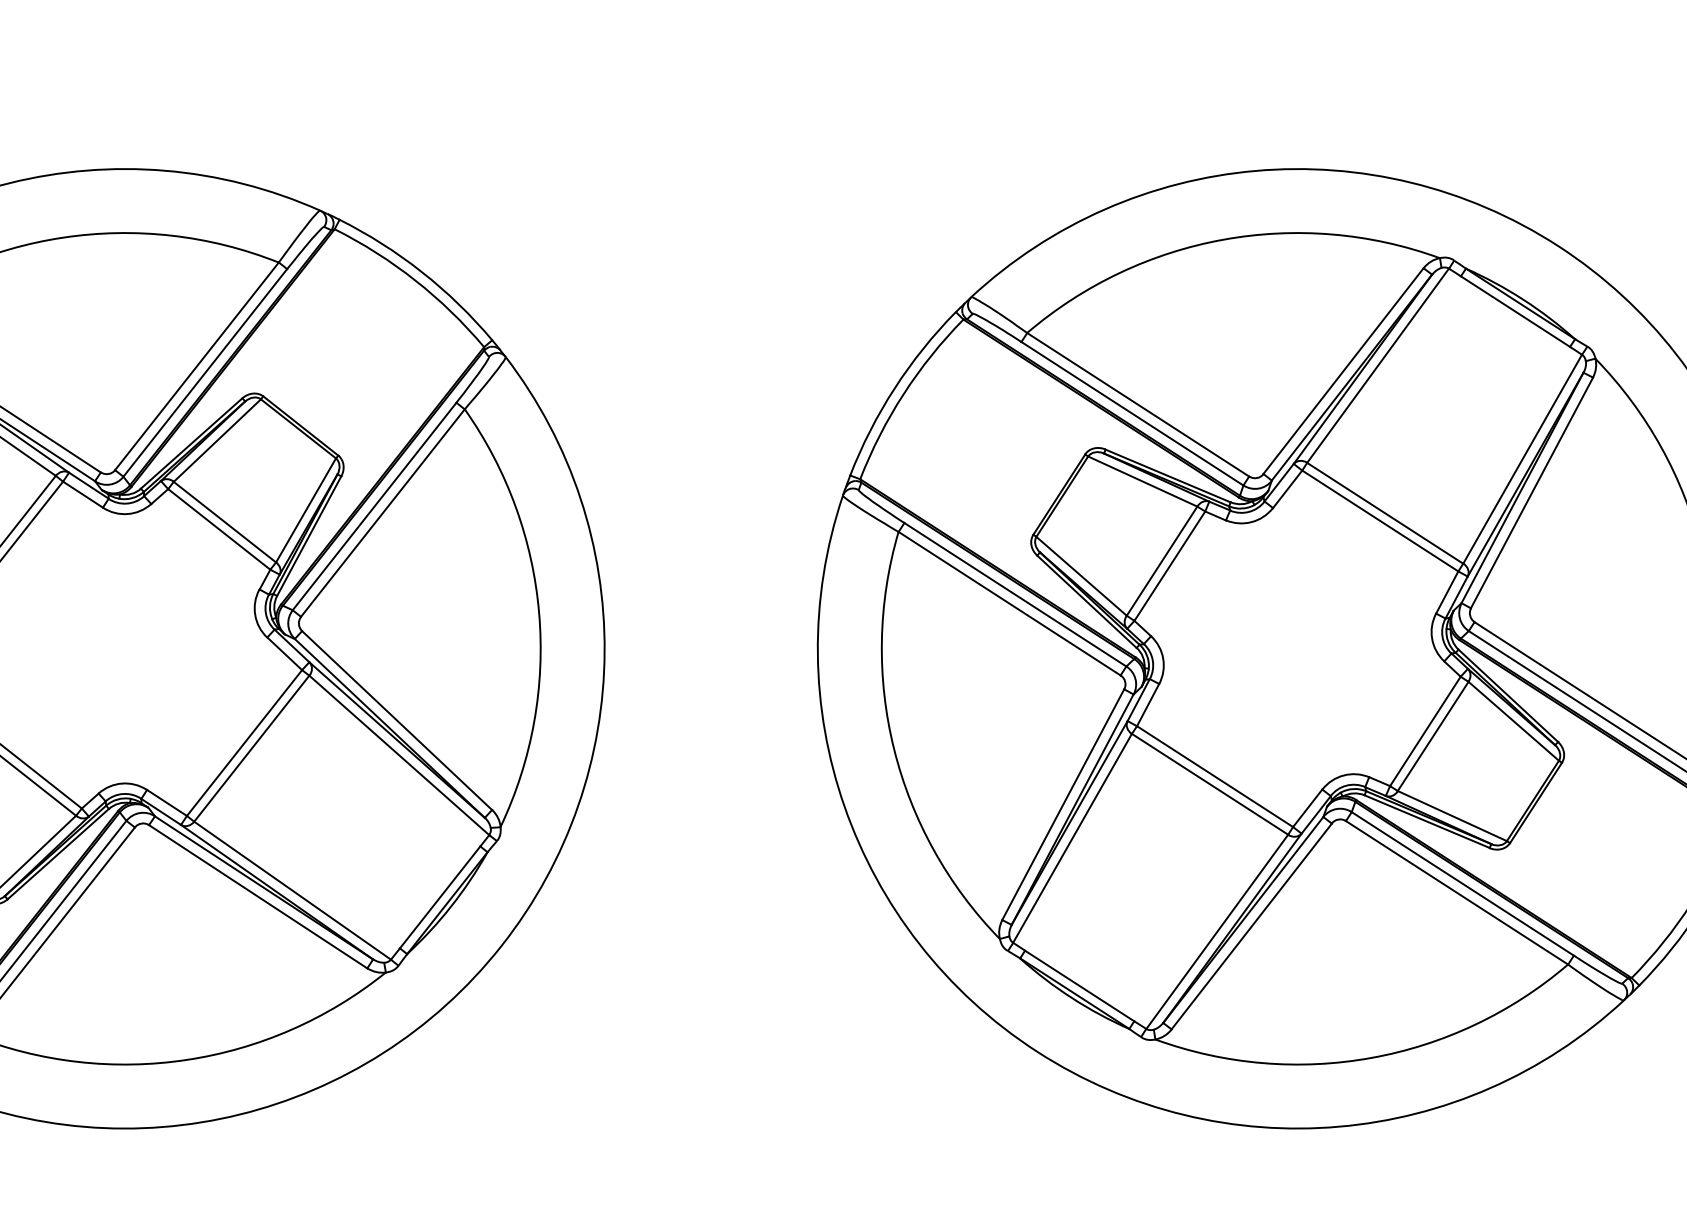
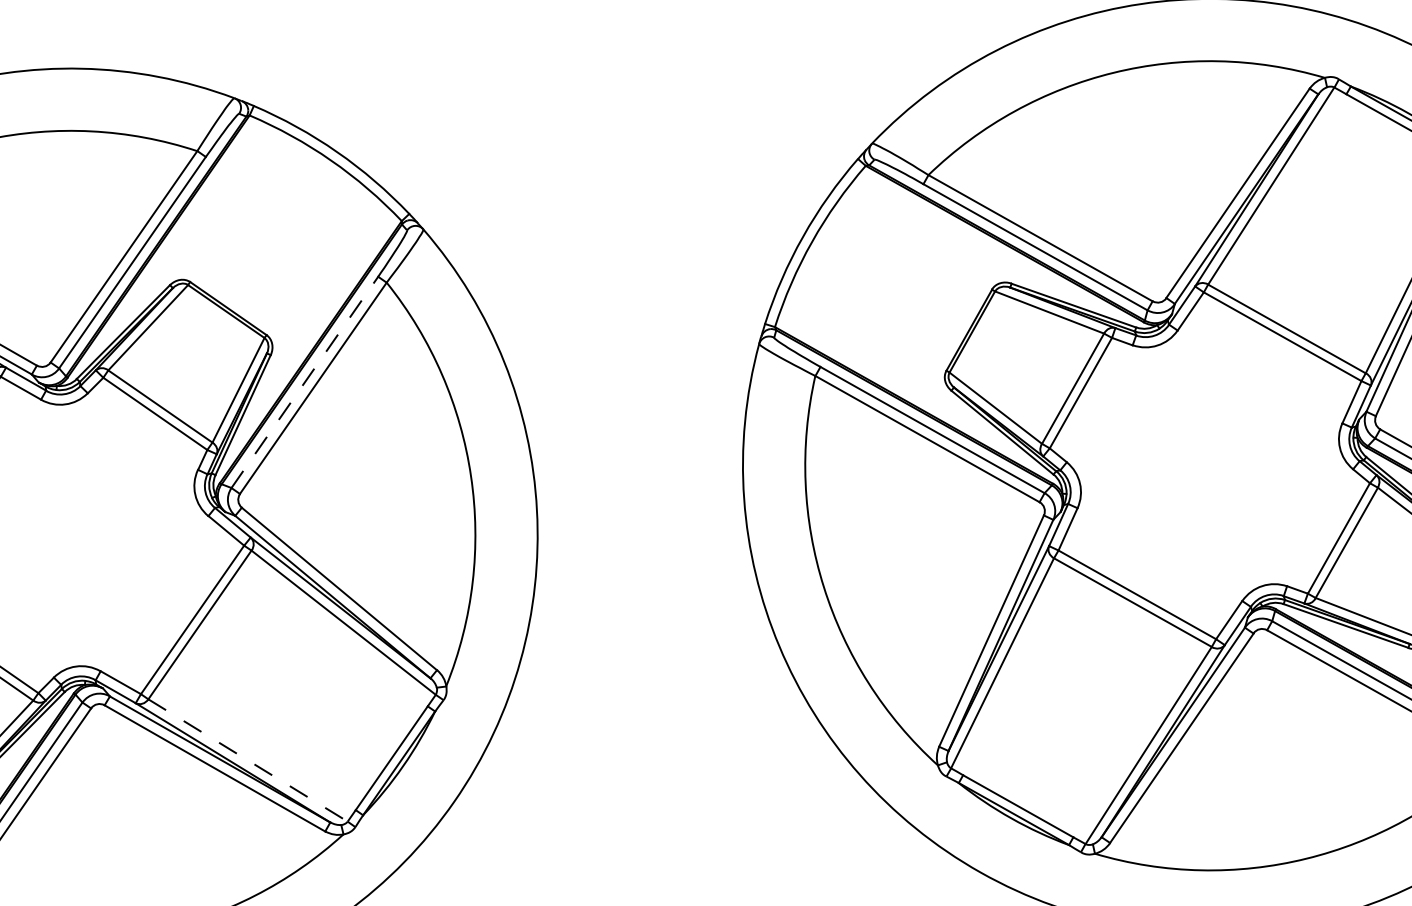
line: (374, 506) -> (304, 382), solid -> dashed
line: (293, 890) -> (248, 760), solid -> dashed

